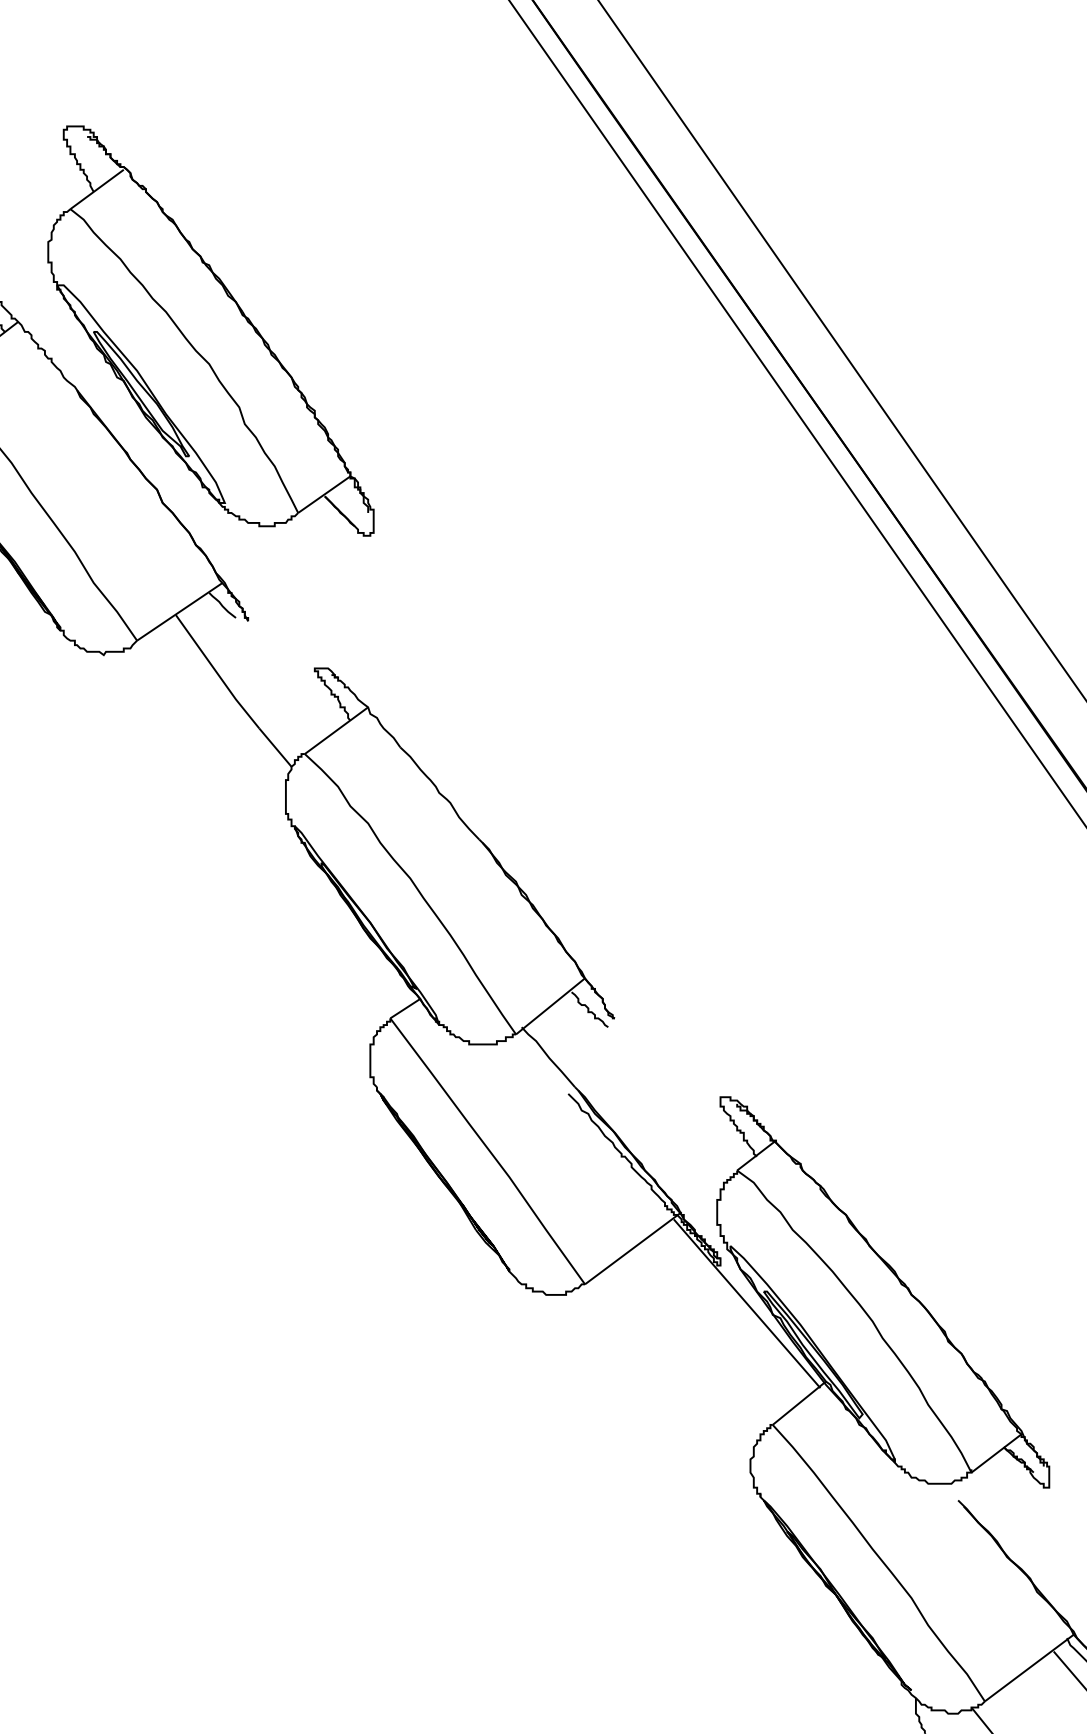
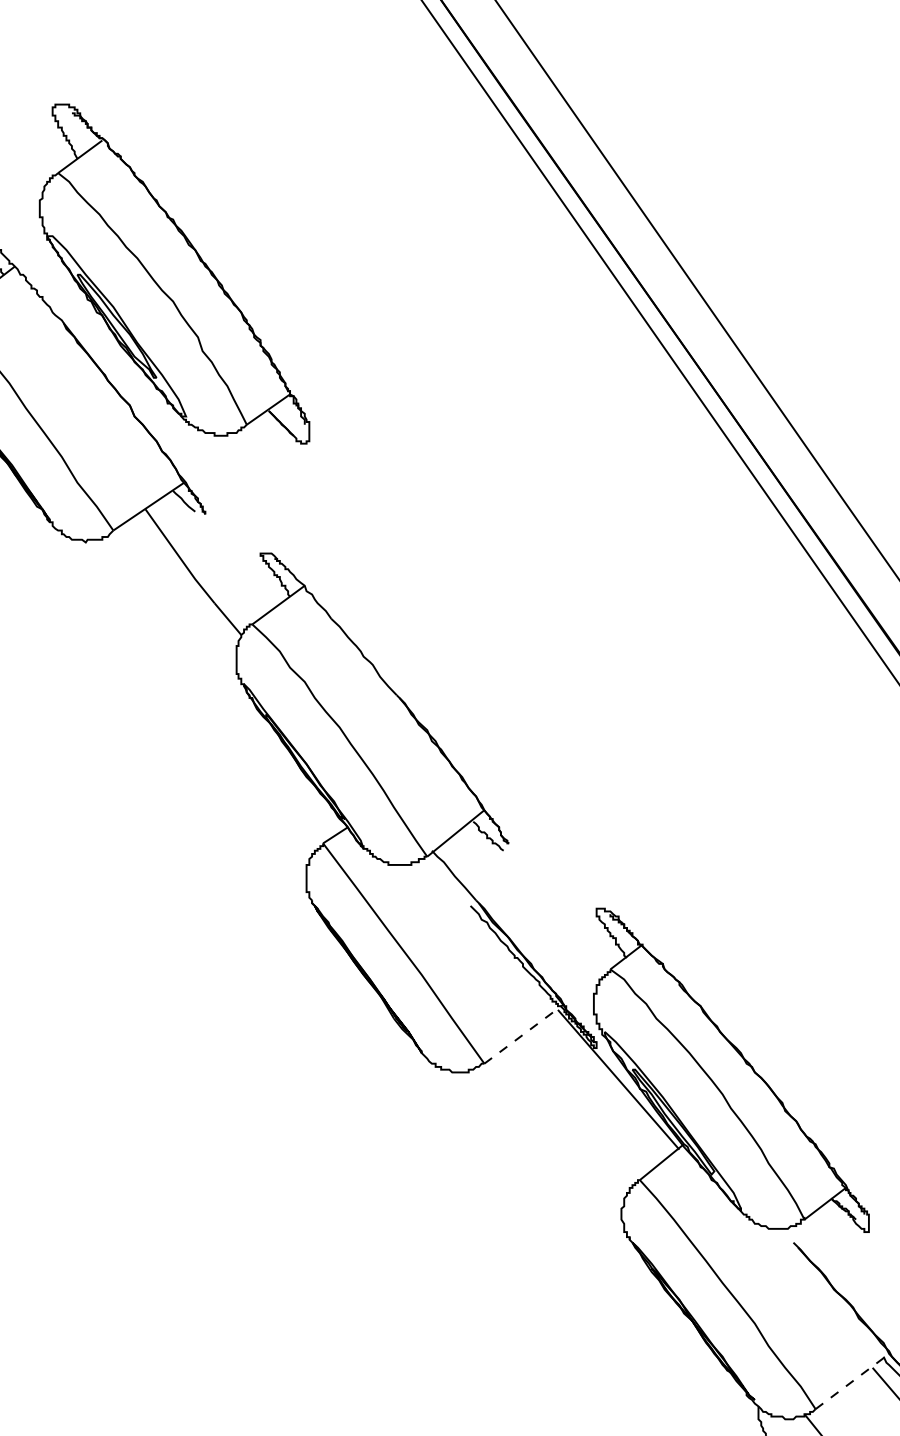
line: (633, 1247) -> (524, 1033), solid -> dashed
line: (1029, 1668) -> (852, 1381), solid -> dashed

